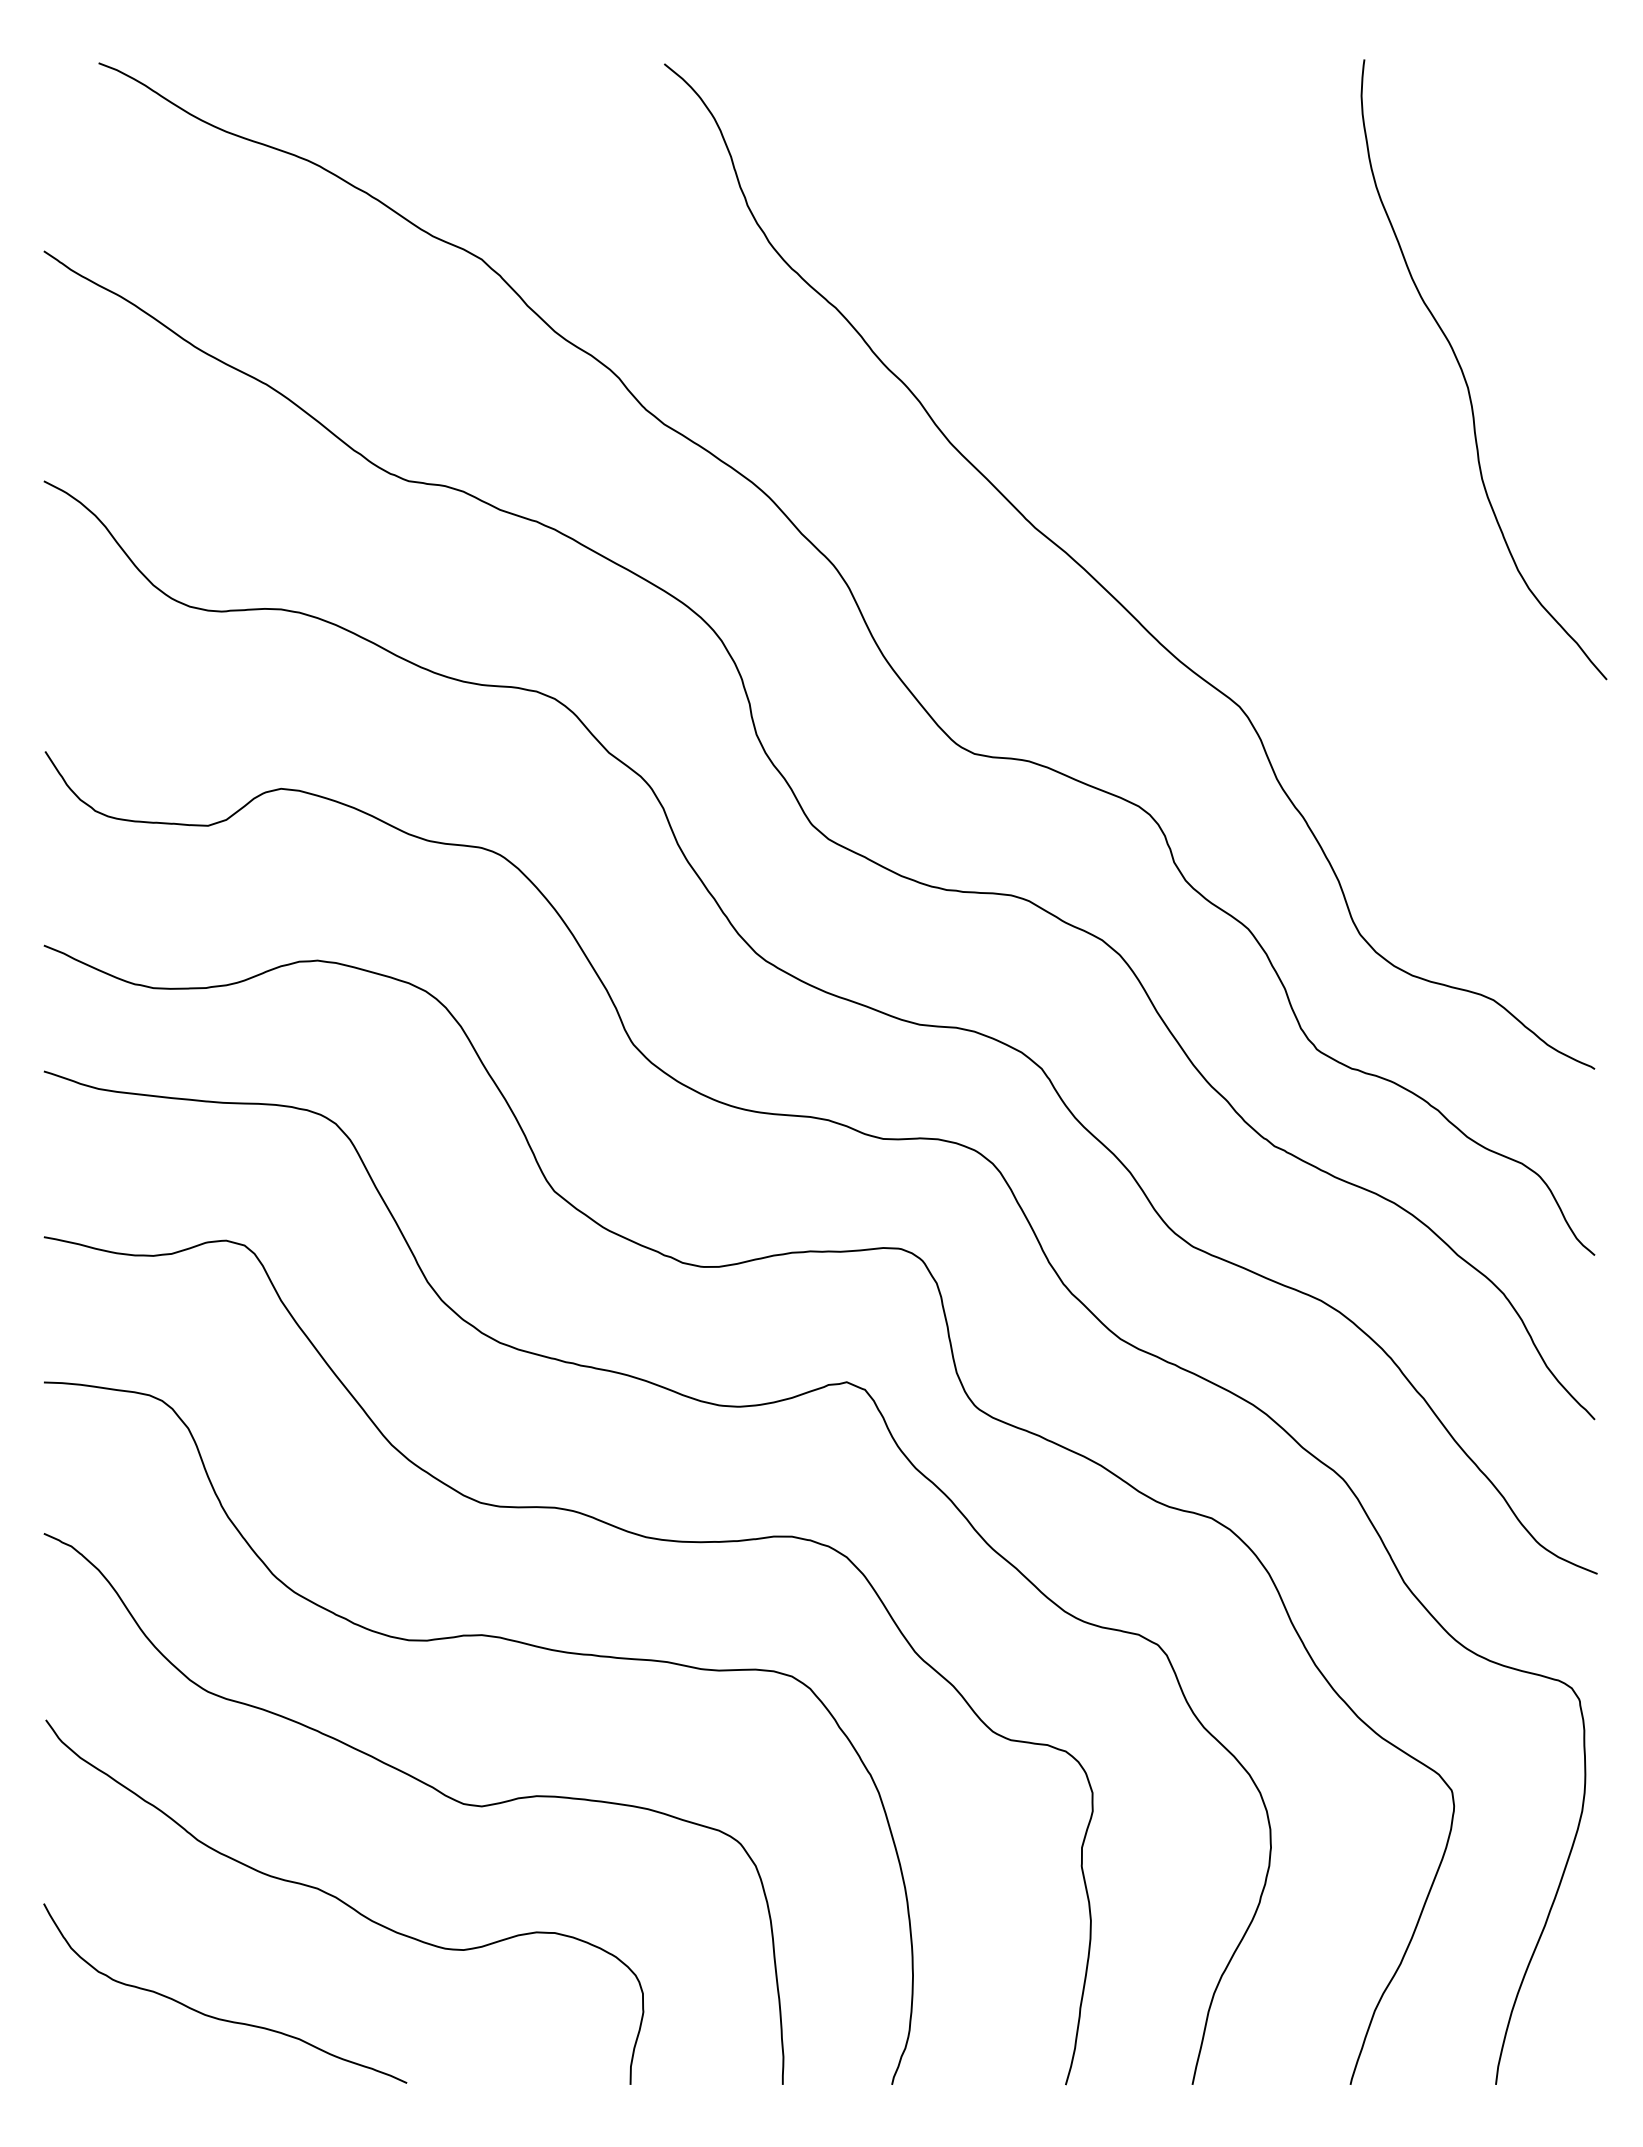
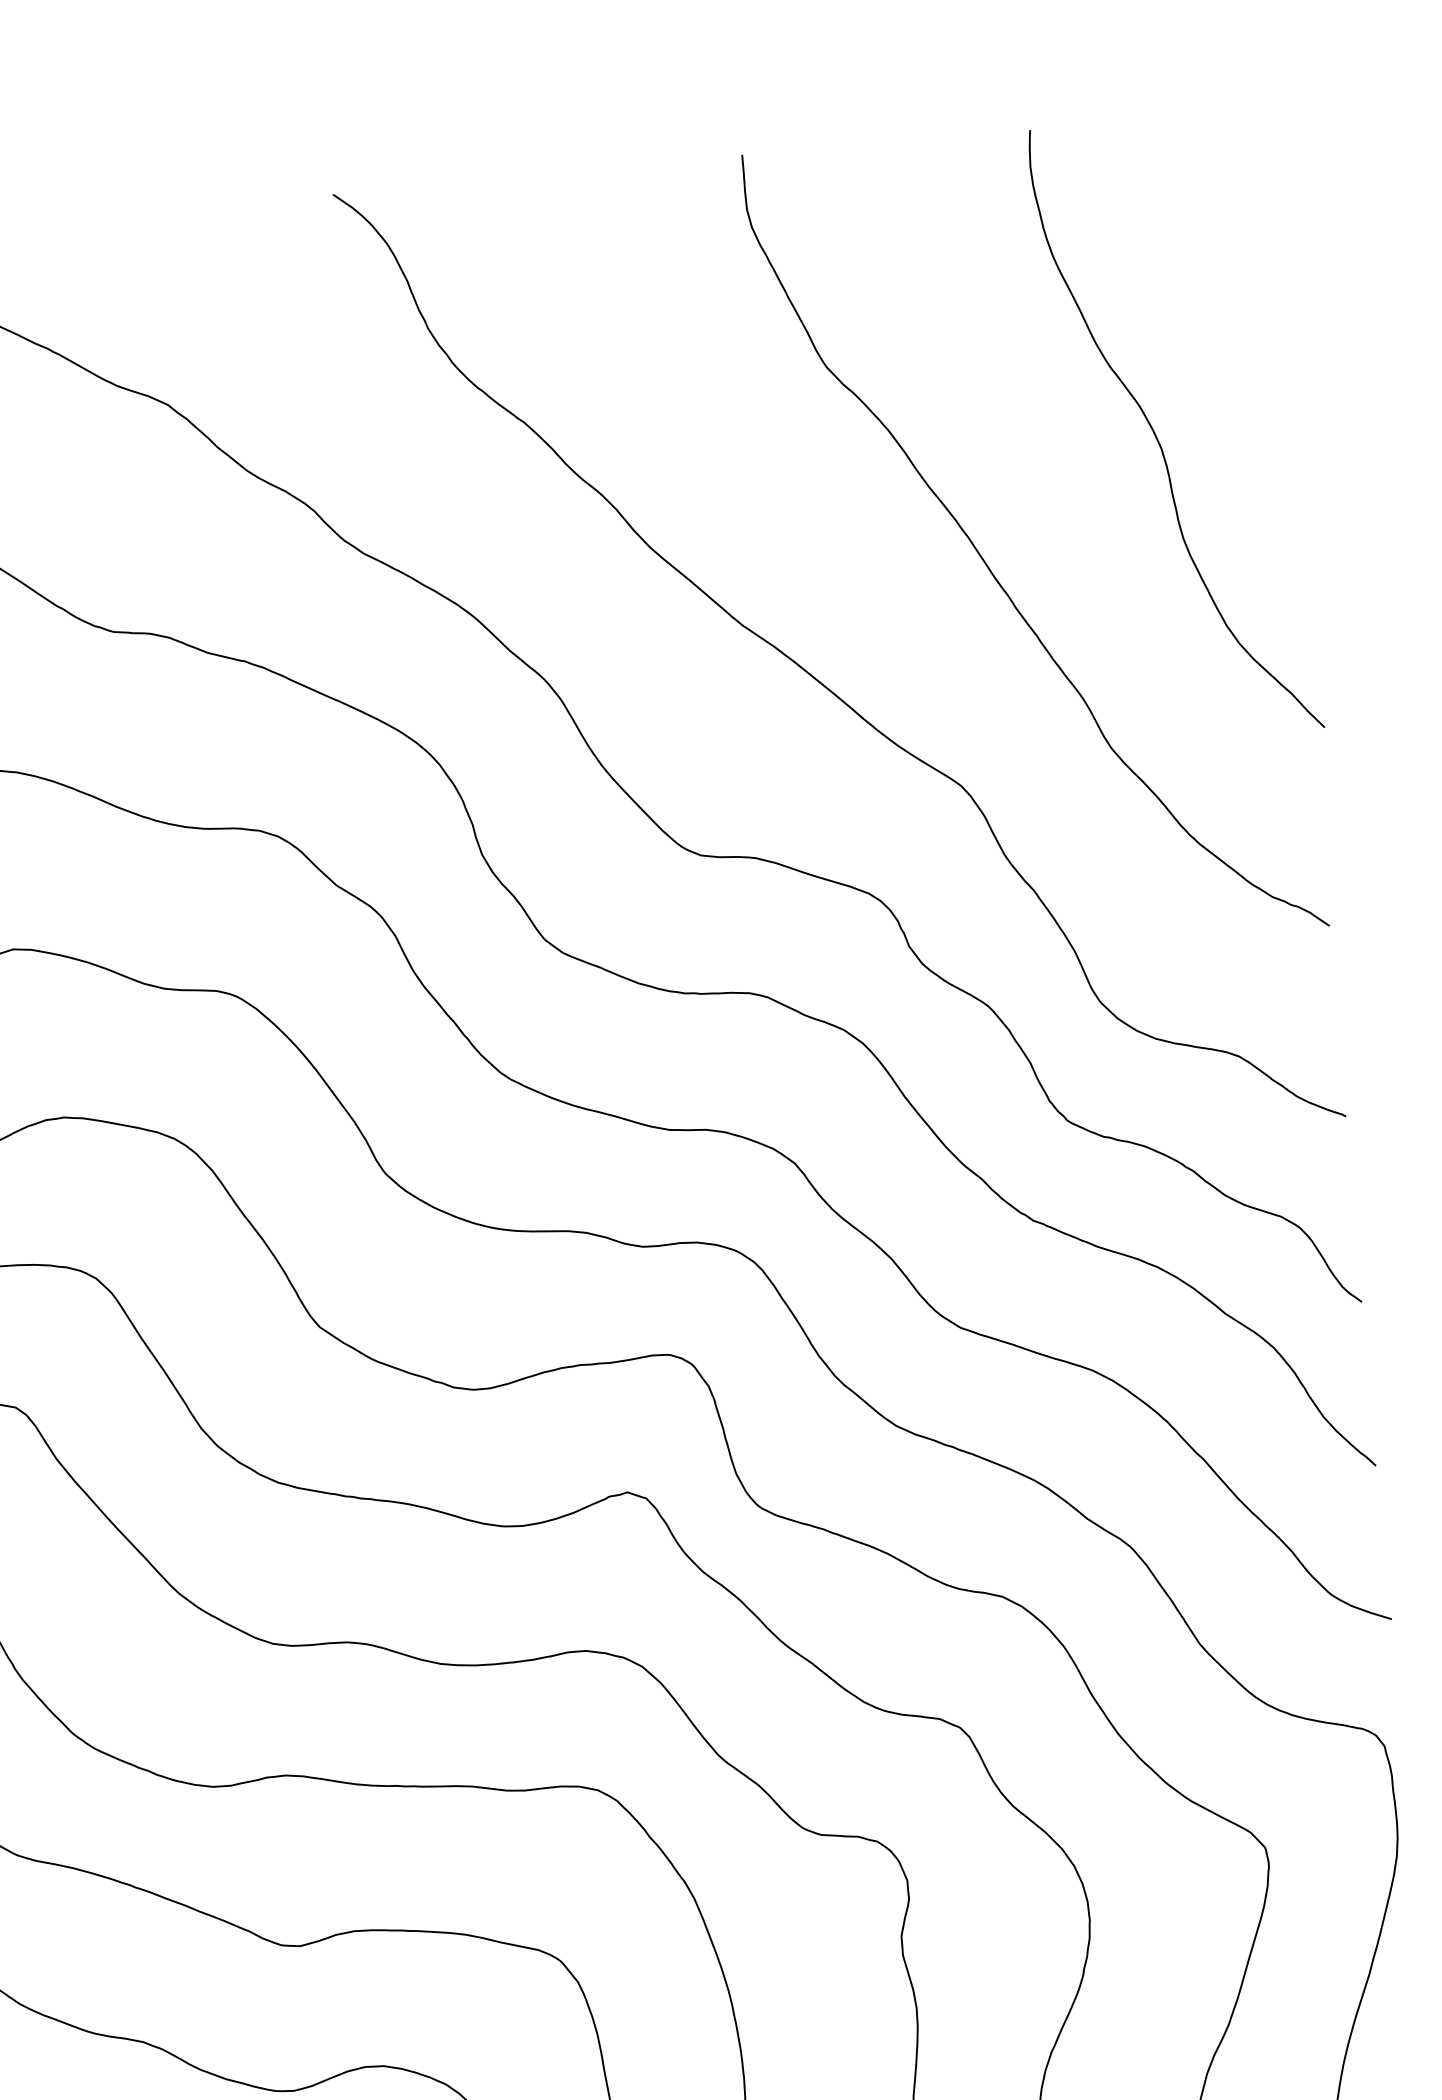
curve: (1286, 491) -> (989, 567), added

